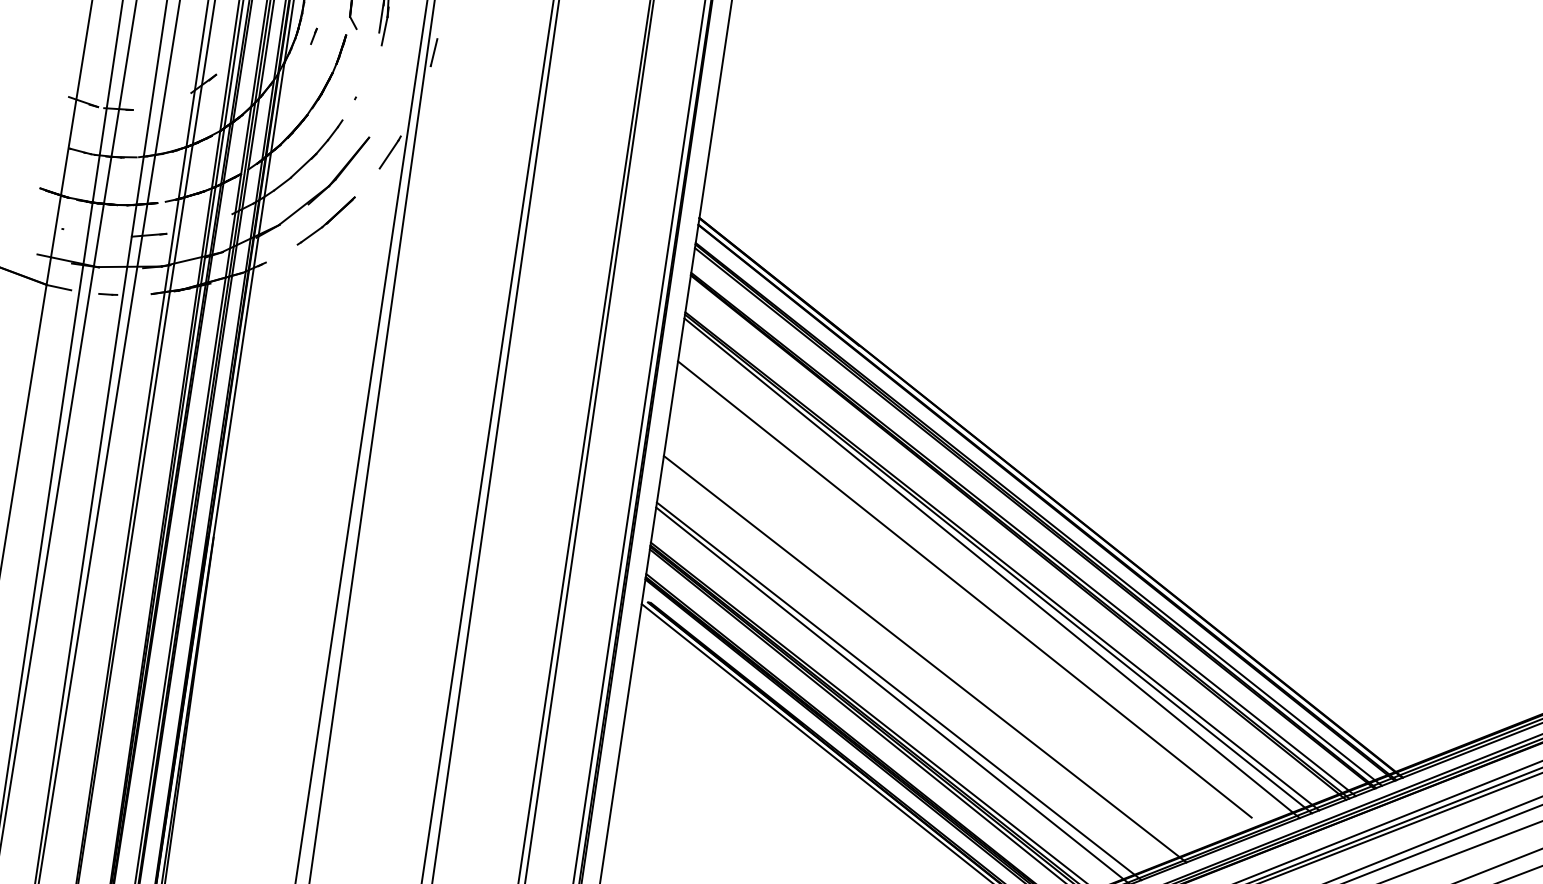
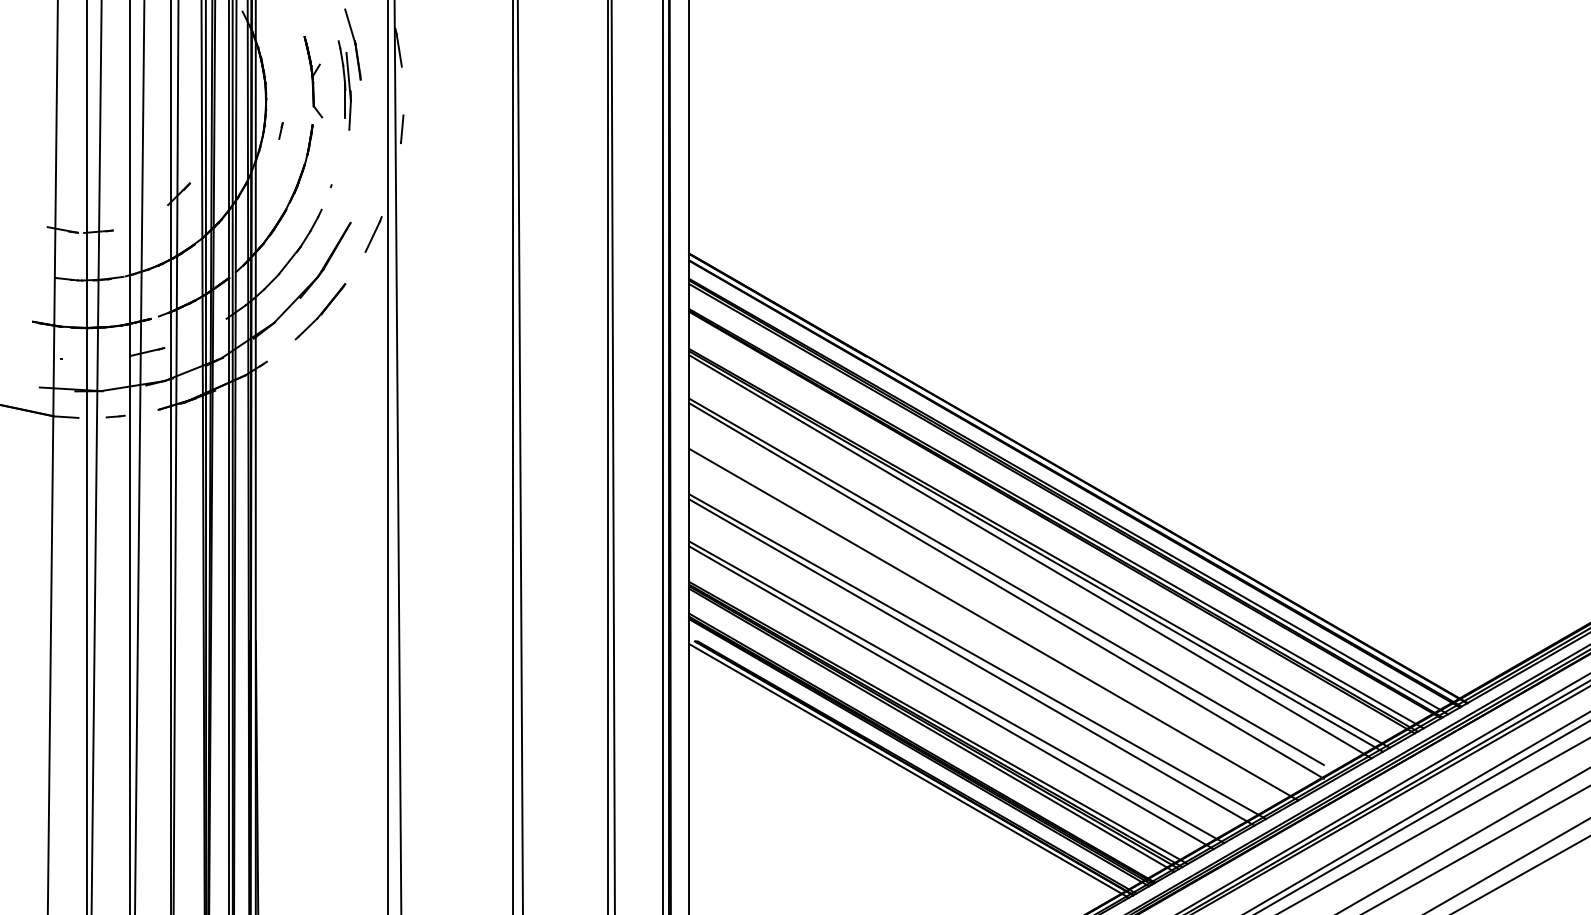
line: (963, 598) -> (1006, 590), added
line: (945, 629) -> (993, 624), added
line: (918, 664) -> (971, 662), added

